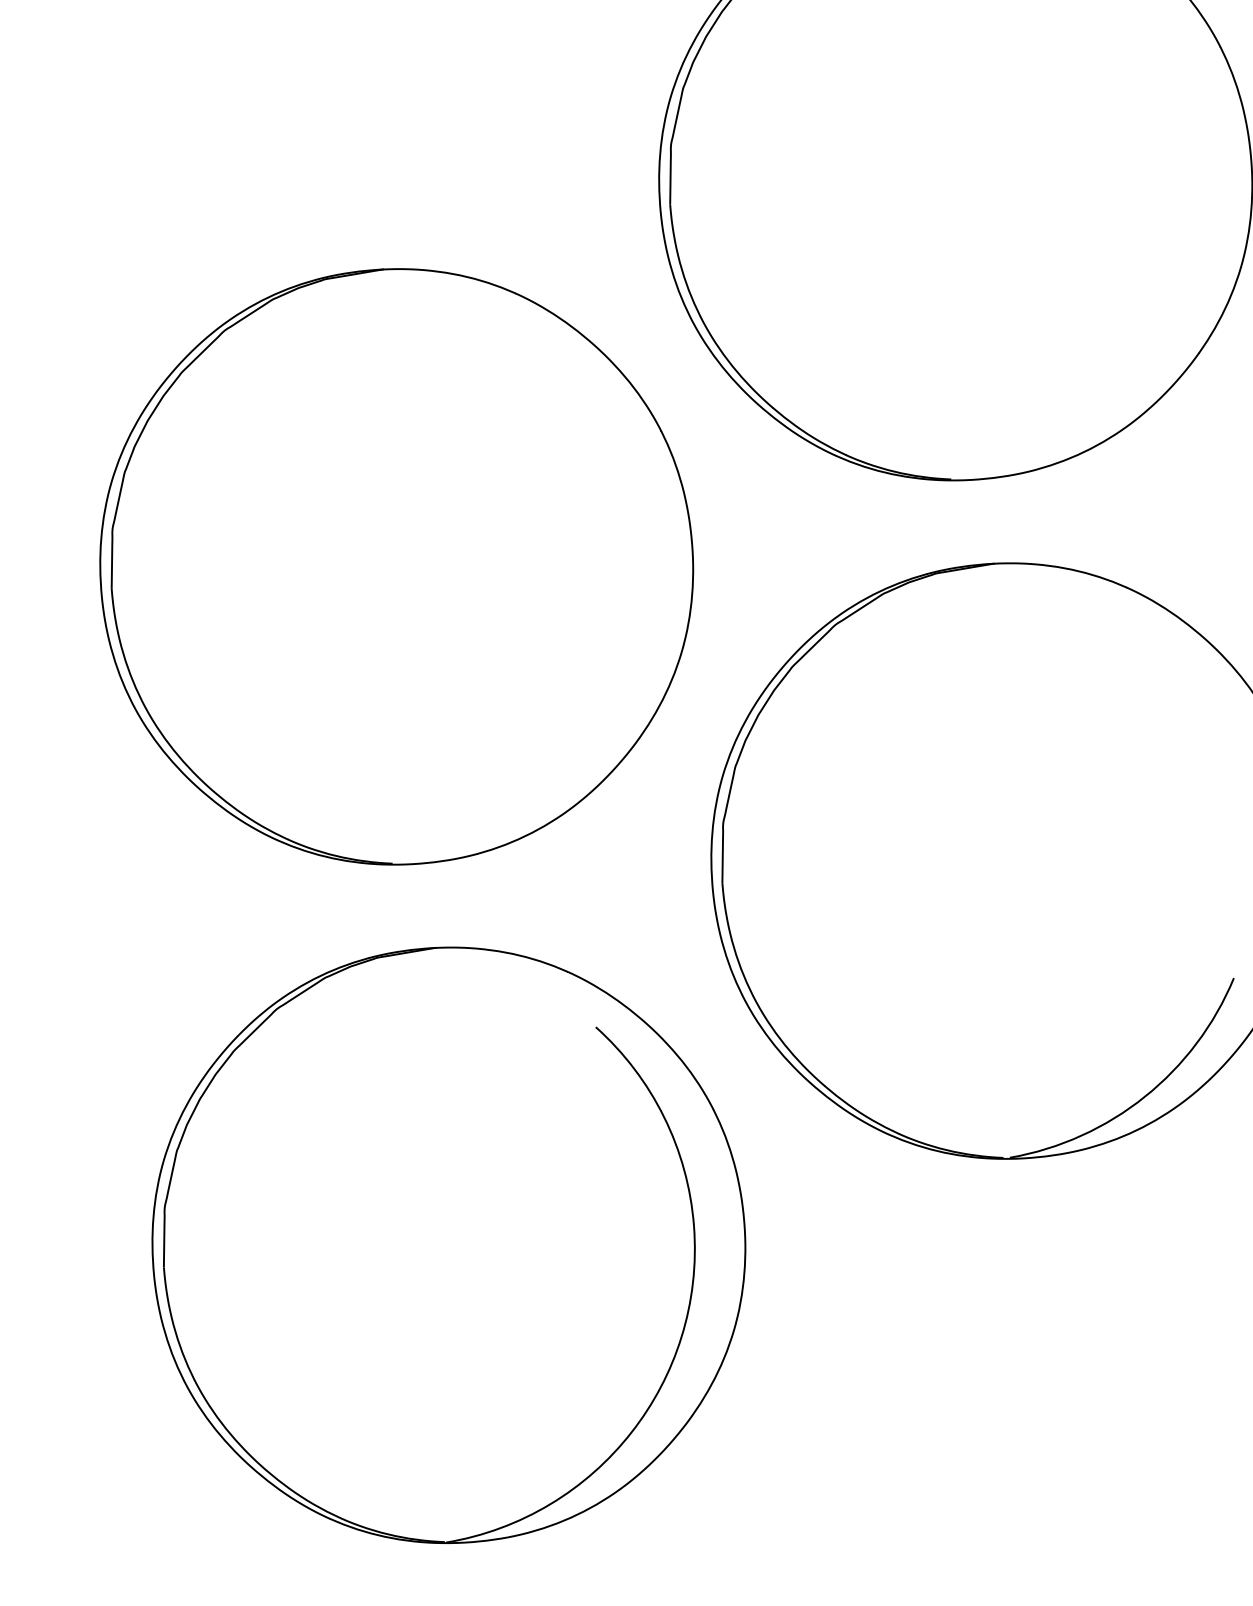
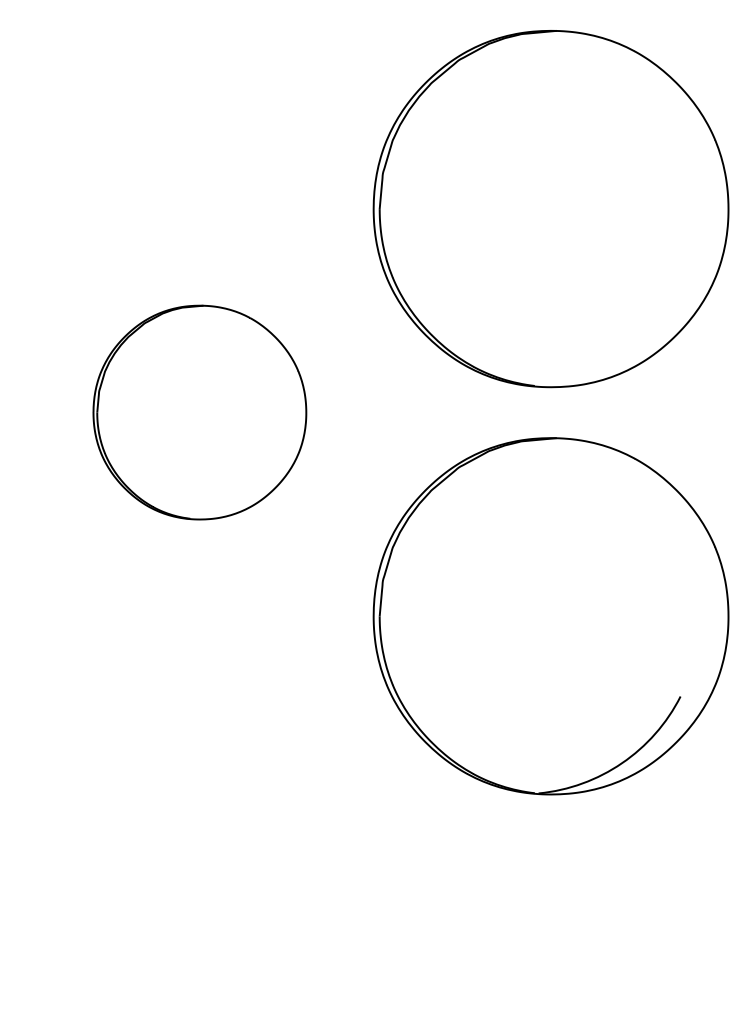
part: (396, 566) -> (199, 412), size x0.6
part: (448, 1244) -> (199, 819), removed

